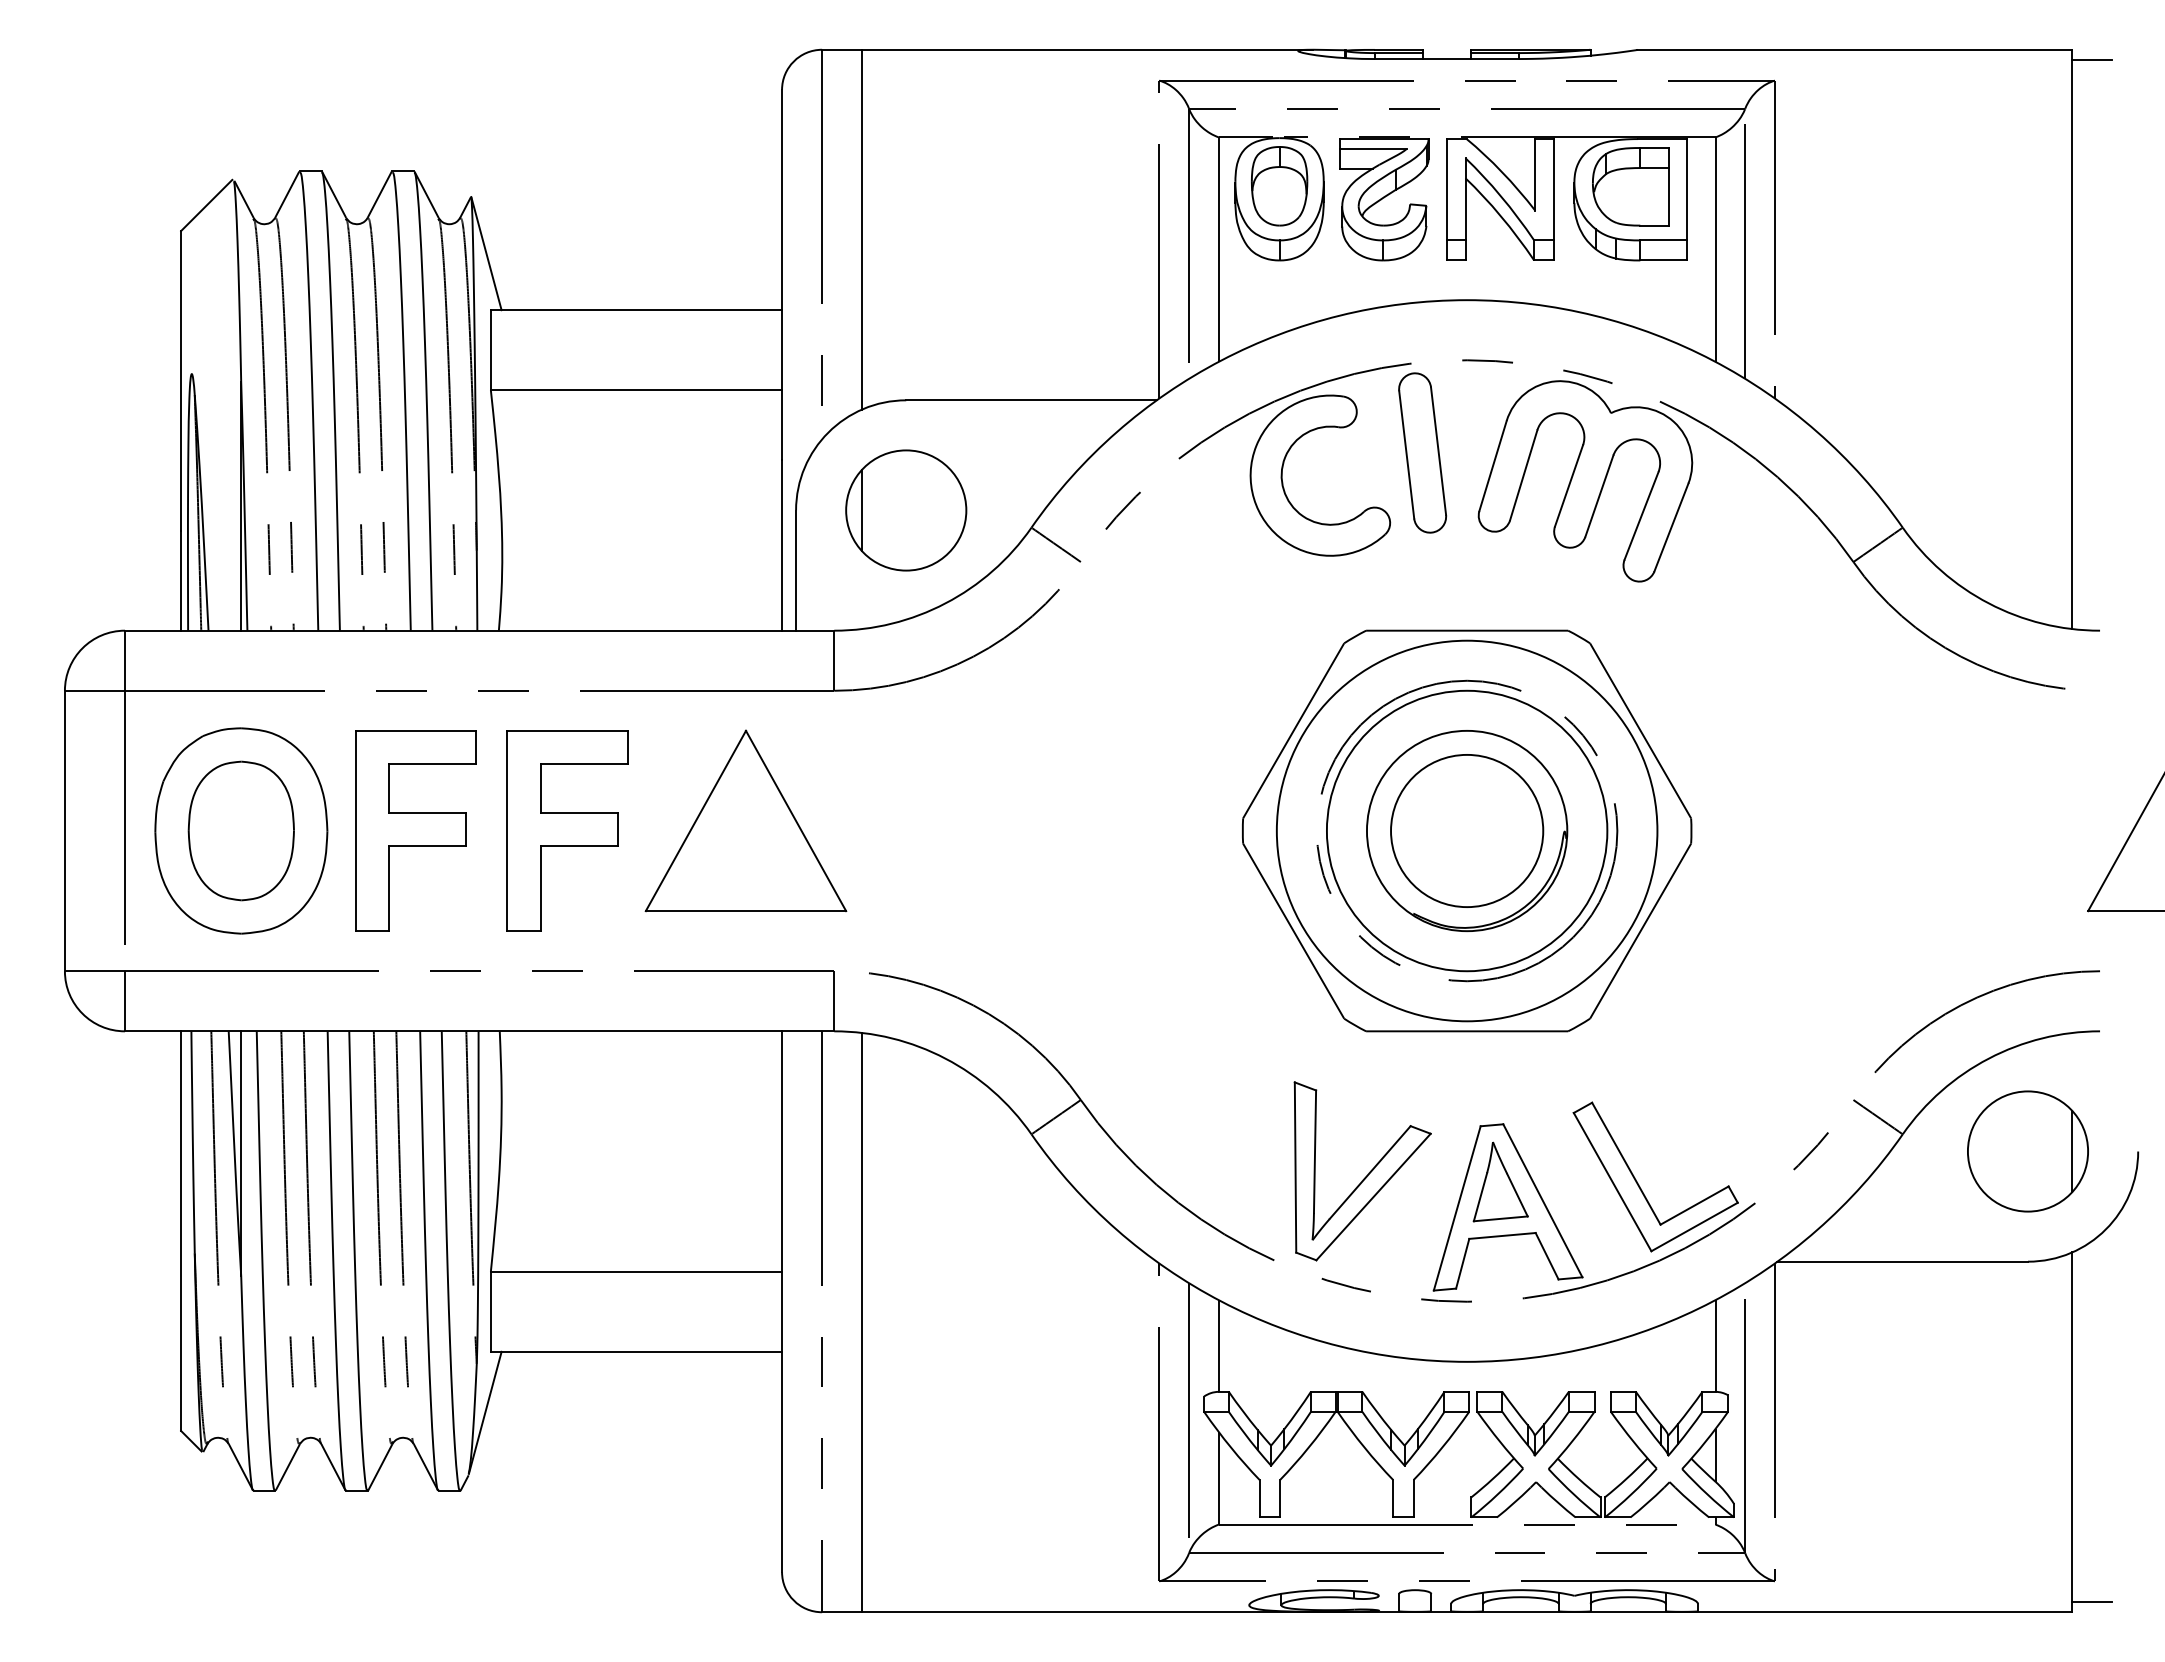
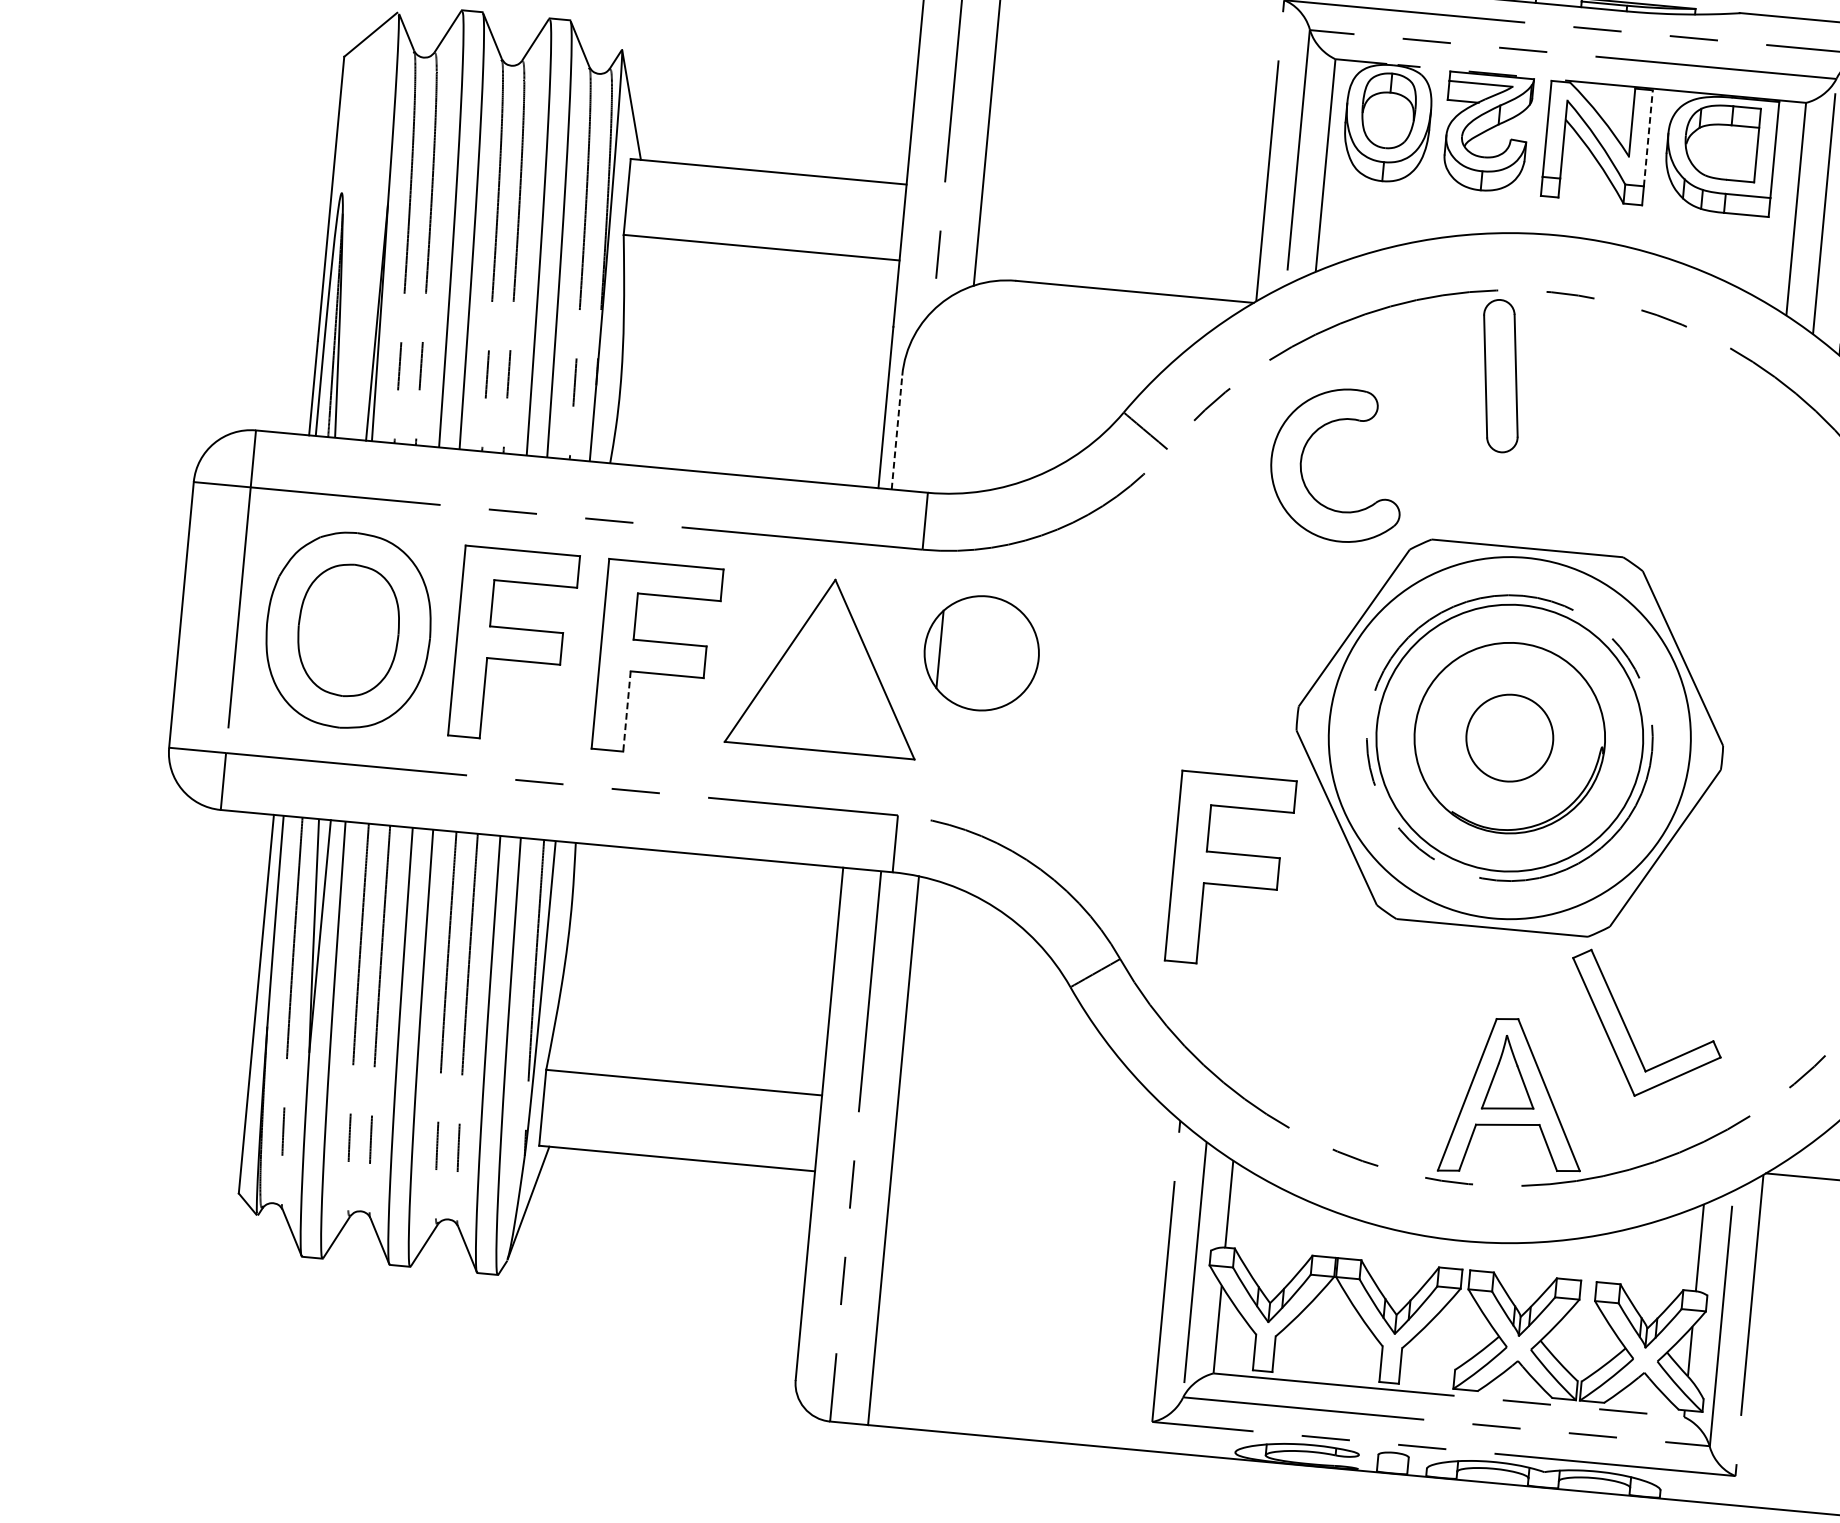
line: (1553, 189) -> (1648, 138), solid -> dashed
part: (1283, 468) -> (1303, 454), moved
part: (1585, 481) -> (1652, 417), removed
part: (906, 510) -> (982, 653), moved
line: (796, 570) -> (897, 432), solid -> dashed
circle: (1467, 830) -> (1510, 737), size x0.6
line: (540, 889) -> (626, 712), solid -> dashed
part: (1187, 996) -> (1230, 870), added
part: (1362, 1171) -> (1380, 1051), removed
part: (1639, 1184) -> (1629, 1031), moved

